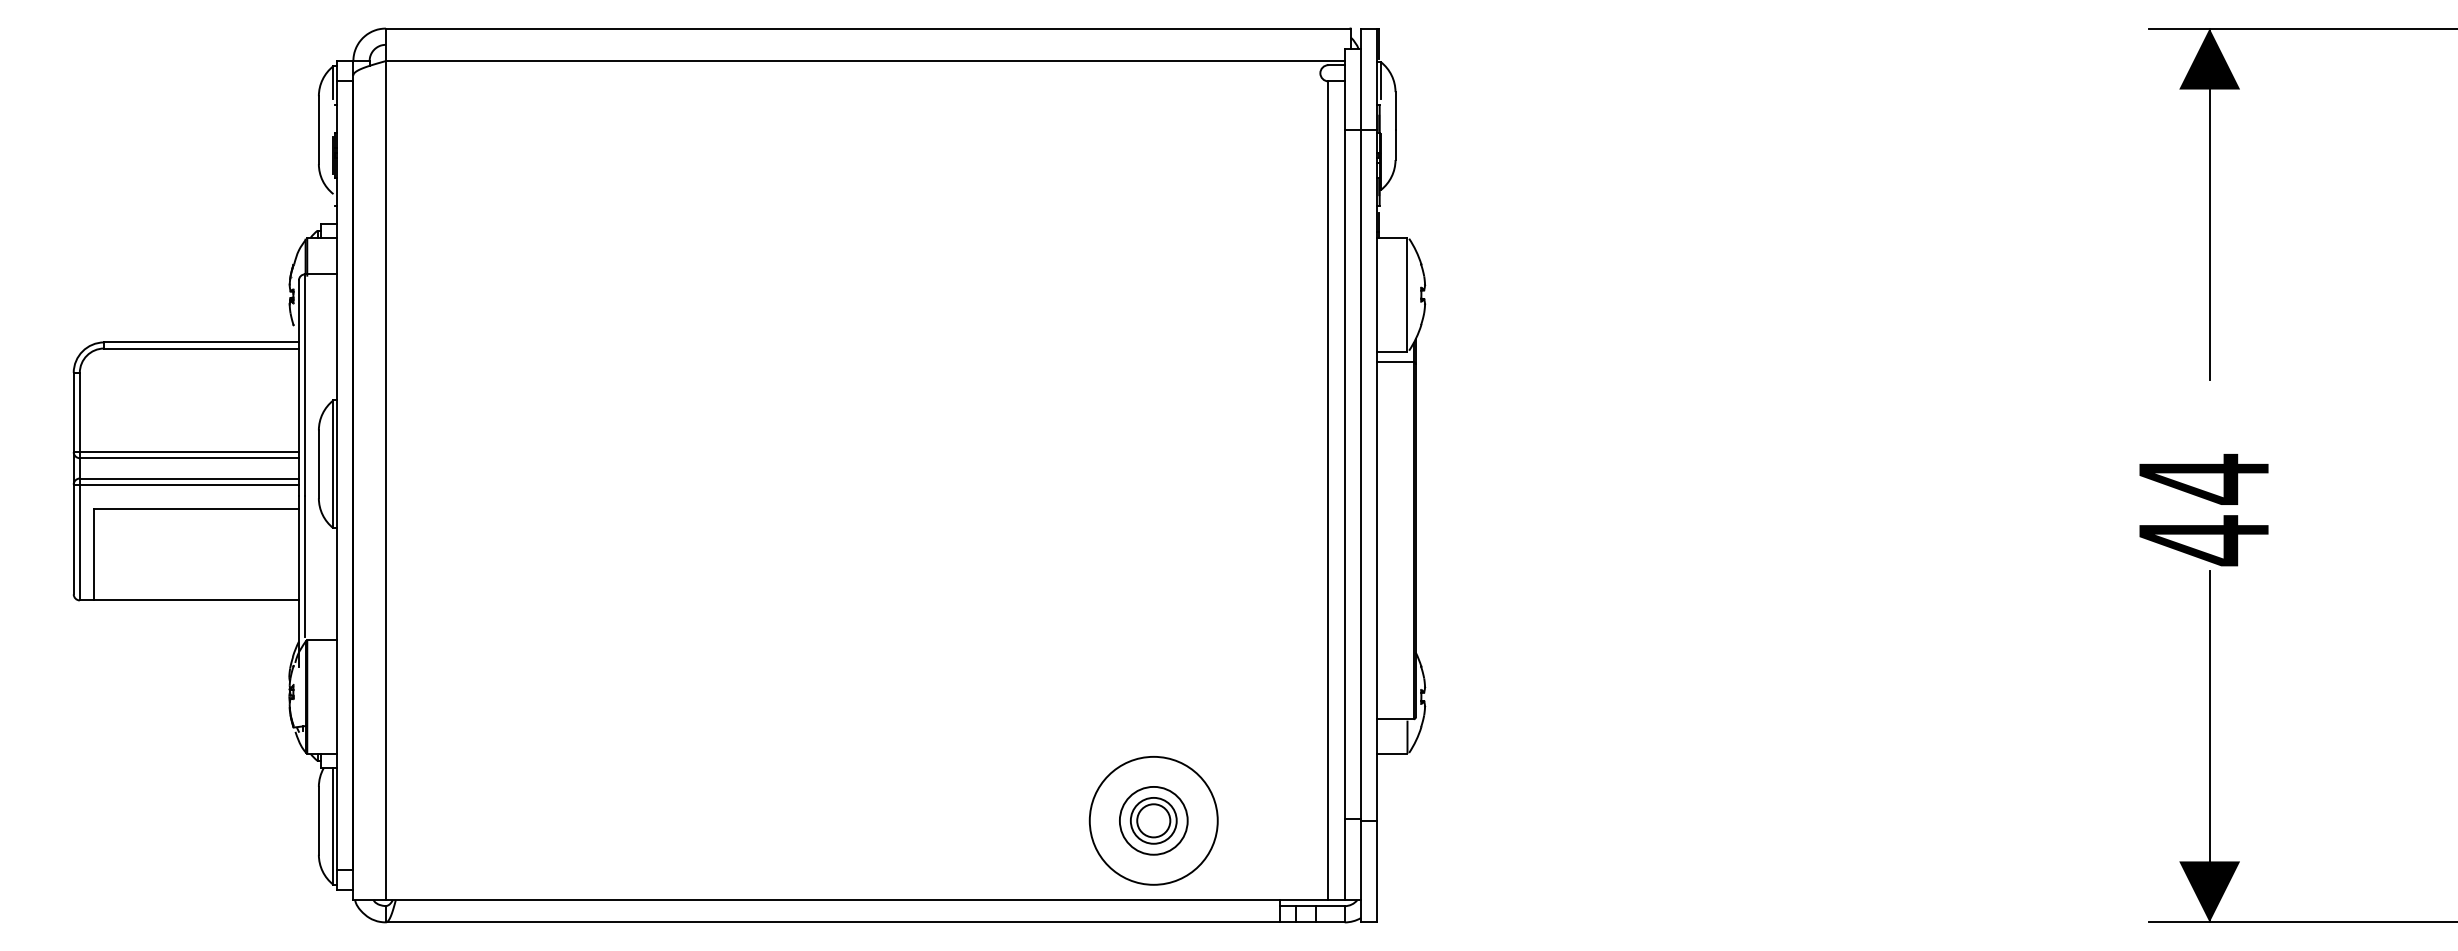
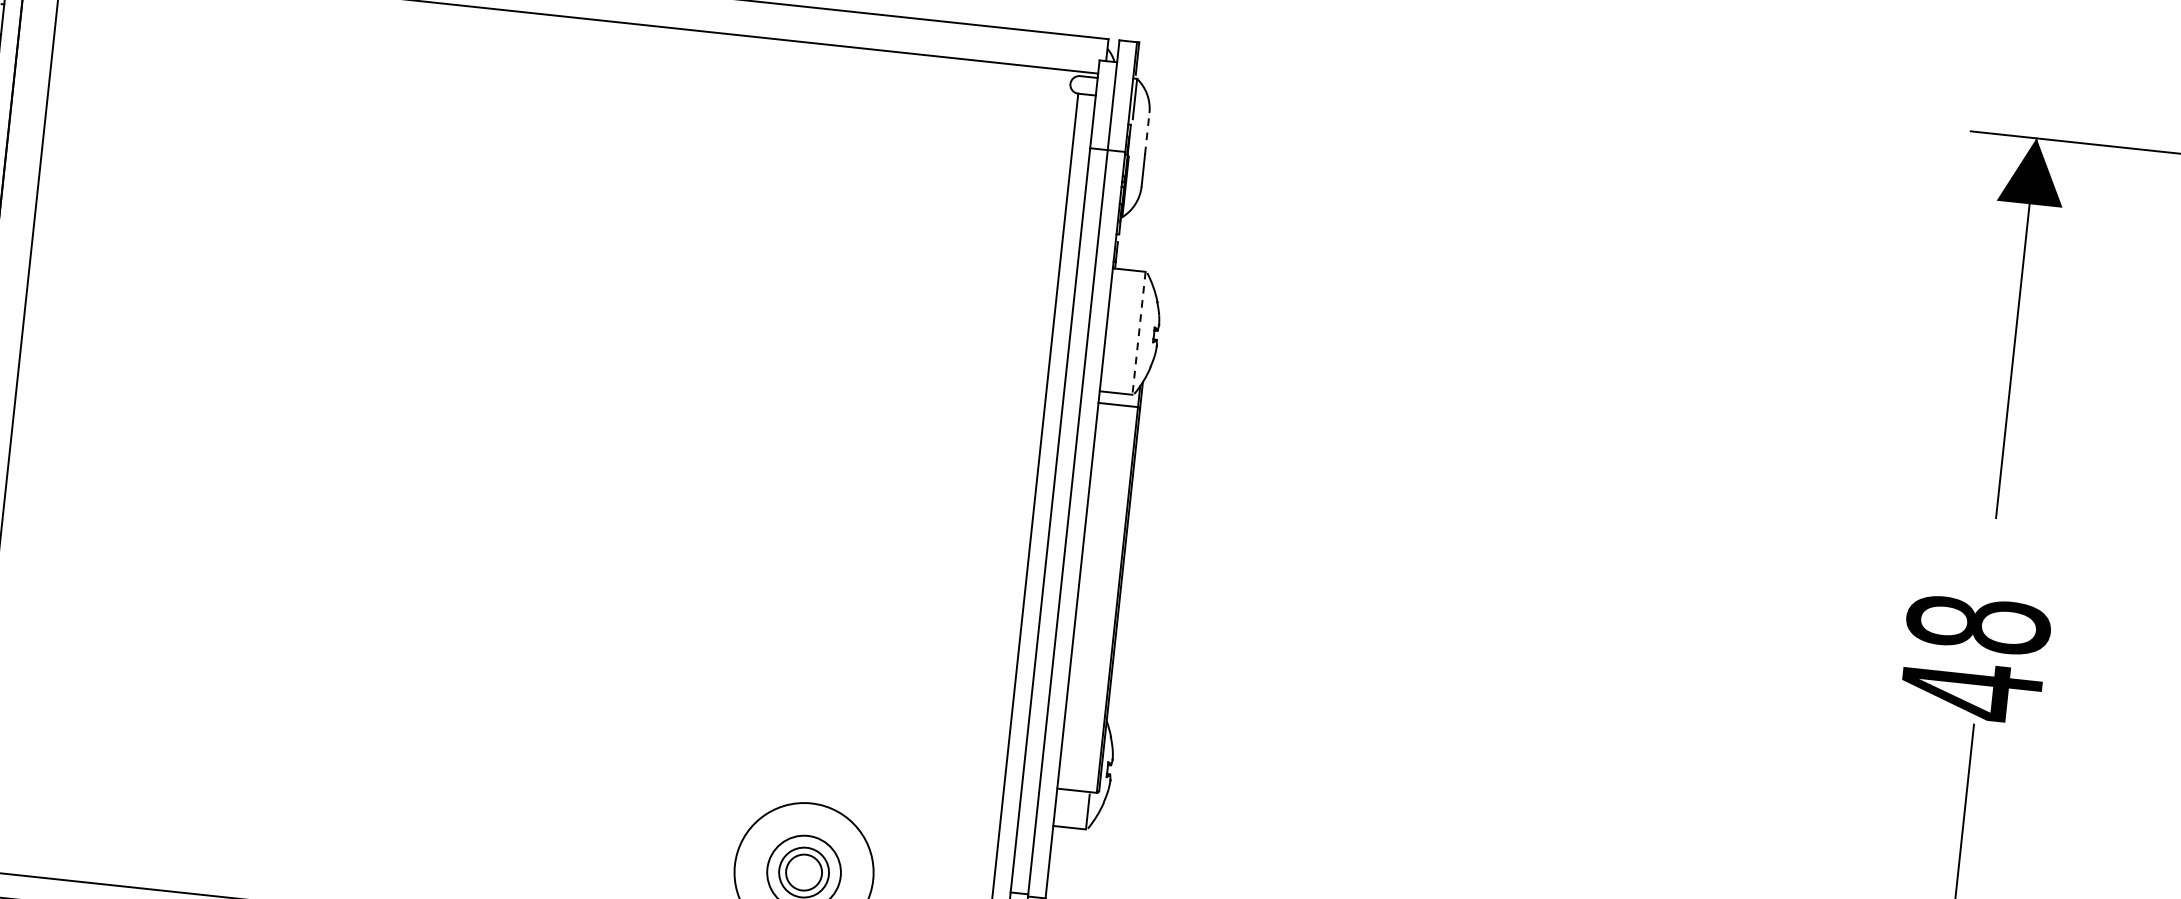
line: (1395, 110) -> (1147, 132), solid -> dashed
line: (1407, 294) -> (1139, 333), solid -> dashed
text: (2203, 478) -> (1977, 623), 44 -> 48

